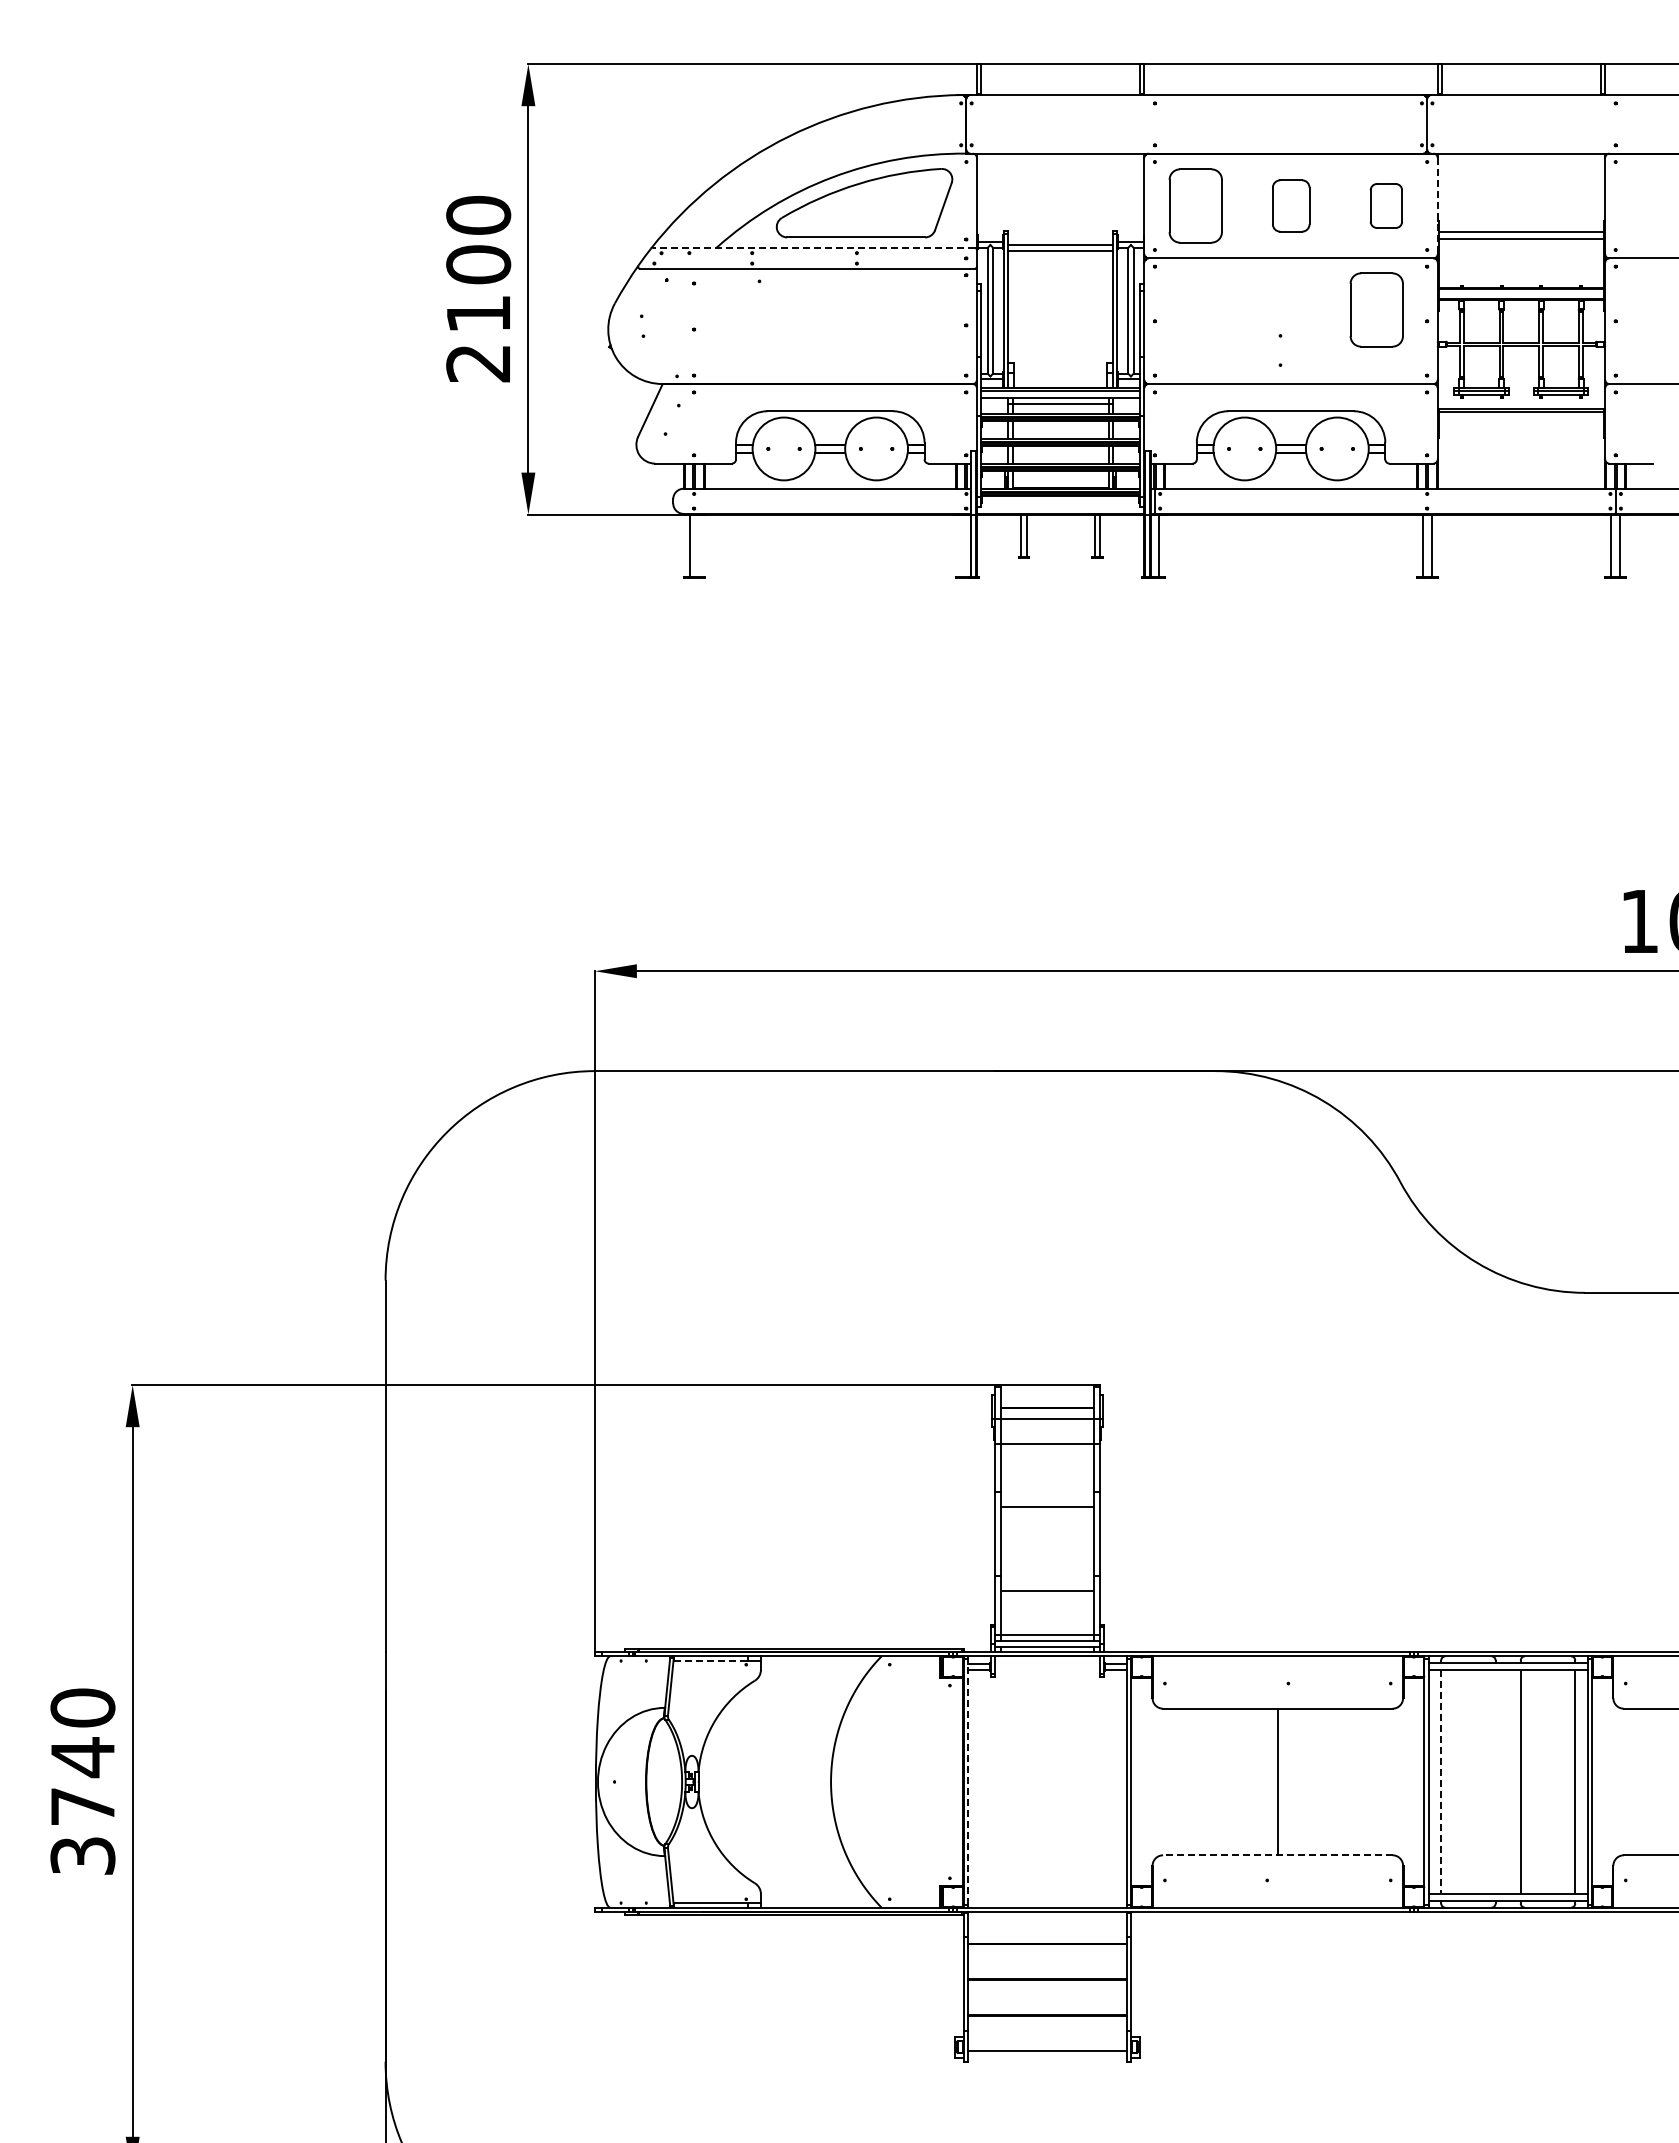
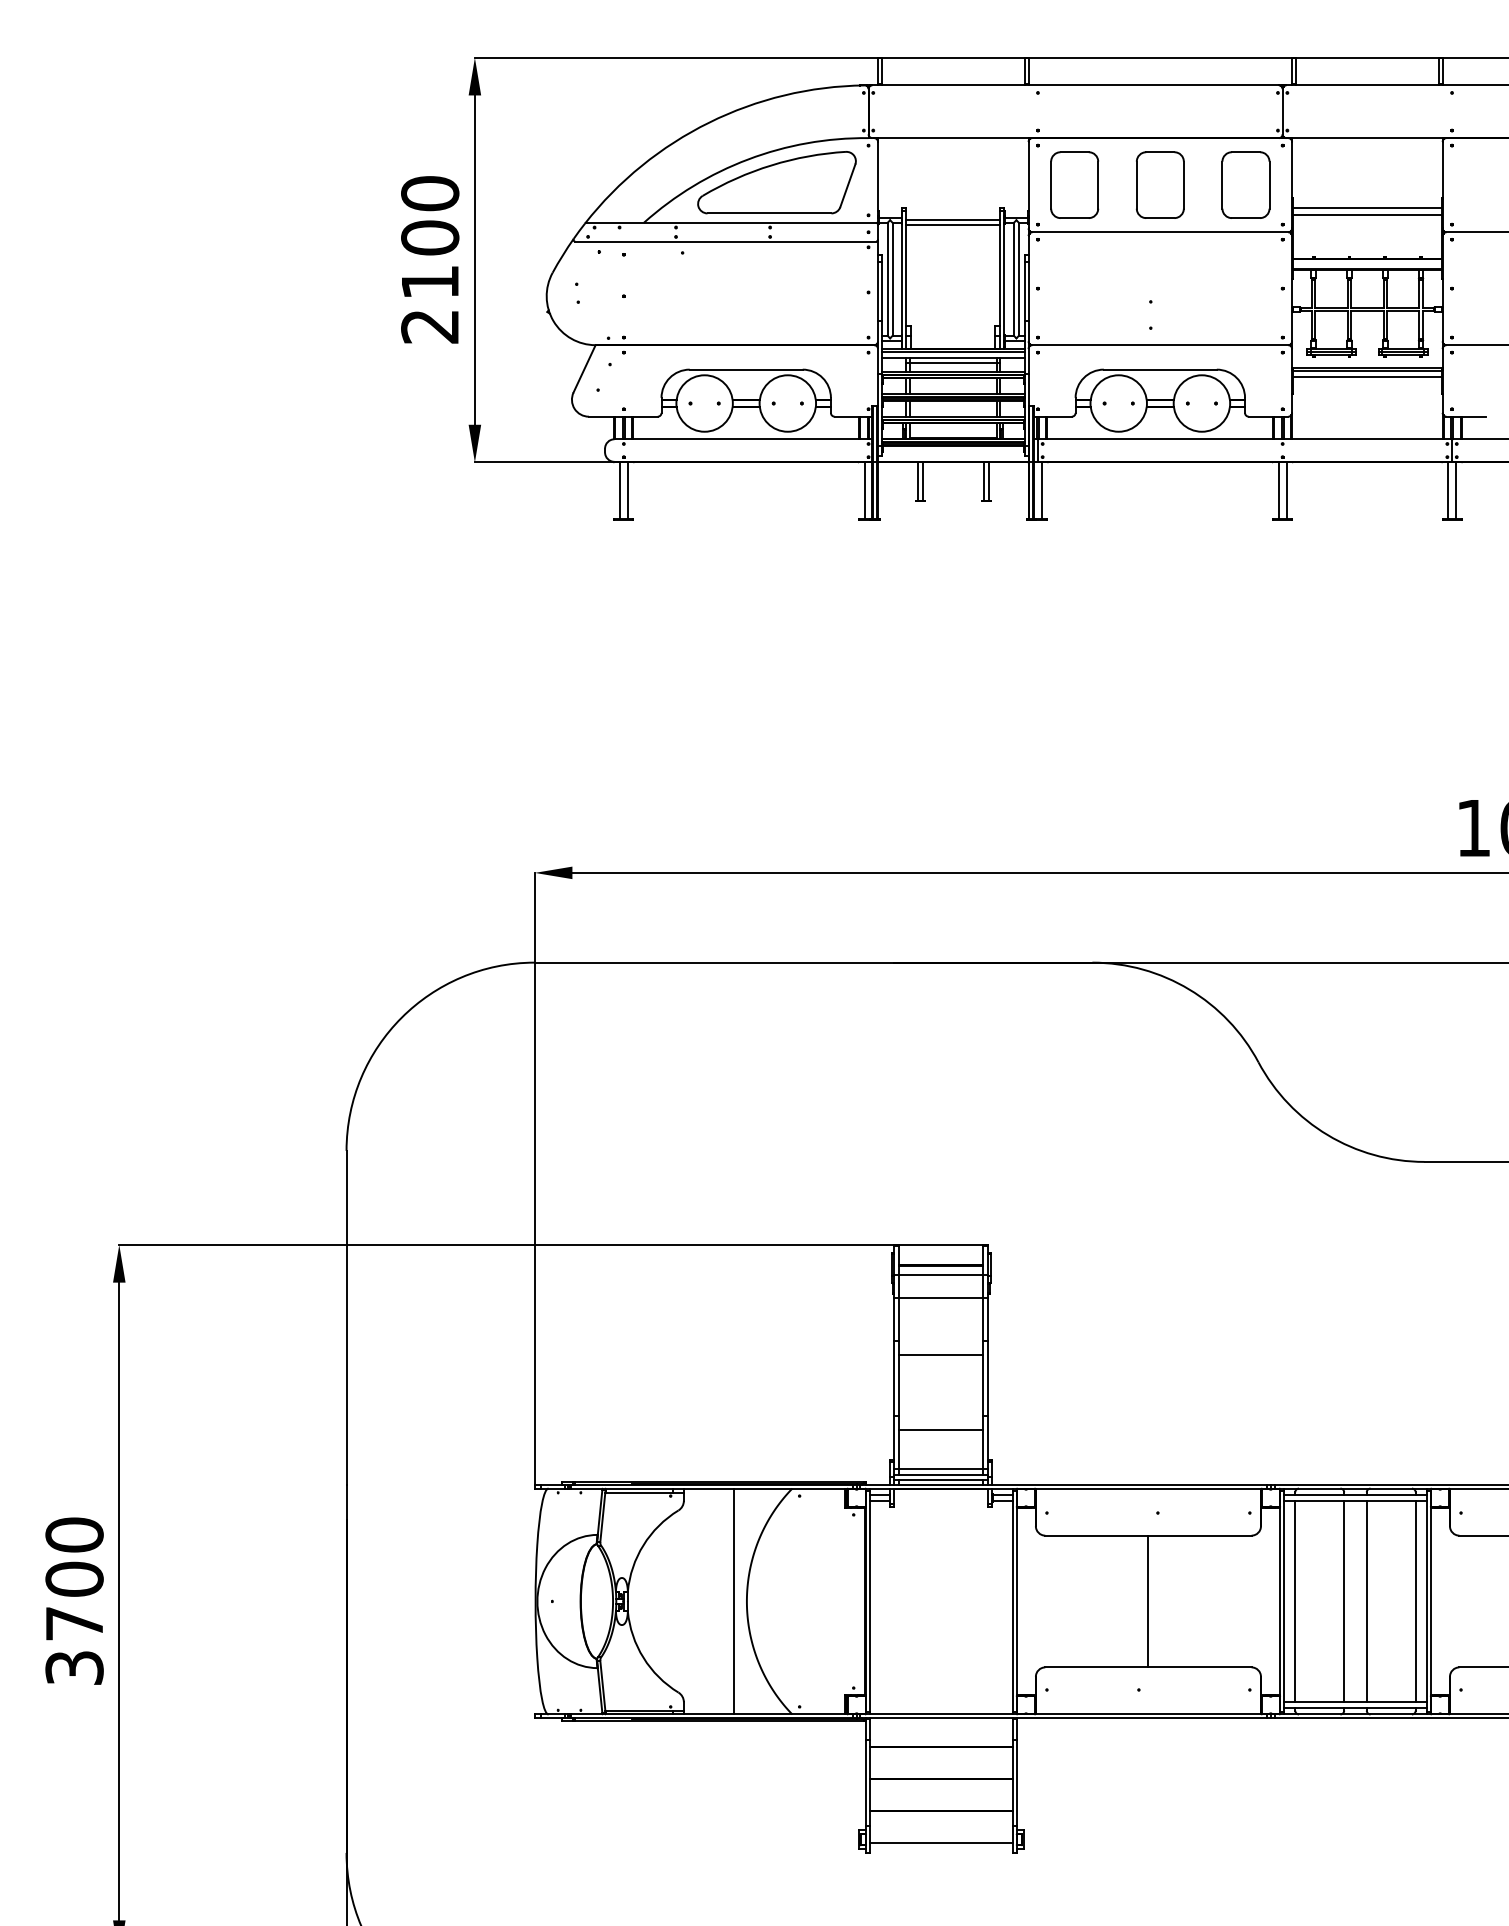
part: (1291, 205) -> (1160, 184), size x1.43
part: (1386, 205) -> (1246, 184), size x1.67
line: (1437, 206) -> (1291, 185), dashed -> solid
line: (813, 247) -> (731, 222), dashed -> solid
part: (1376, 309) -> (1237, 278), removed
line: (1521, 419) -> (1367, 377), added
line: (698, 545) -> (627, 490), added
line: (962, 545) -> (865, 490), added
line: (711, 1660) -> (639, 1492), dashed -> solid
text: (82, 1757) -> (74, 1579), 3740 -> 3700
line: (817, 1781) -> (734, 1601), added
line: (968, 1781) -> (870, 1601), dashed -> solid
line: (1495, 1781) -> (1344, 1601), added
line: (1441, 1782) -> (1295, 1601), dashed -> solid
line: (1277, 1855) -> (1148, 1667), dashed -> solid

